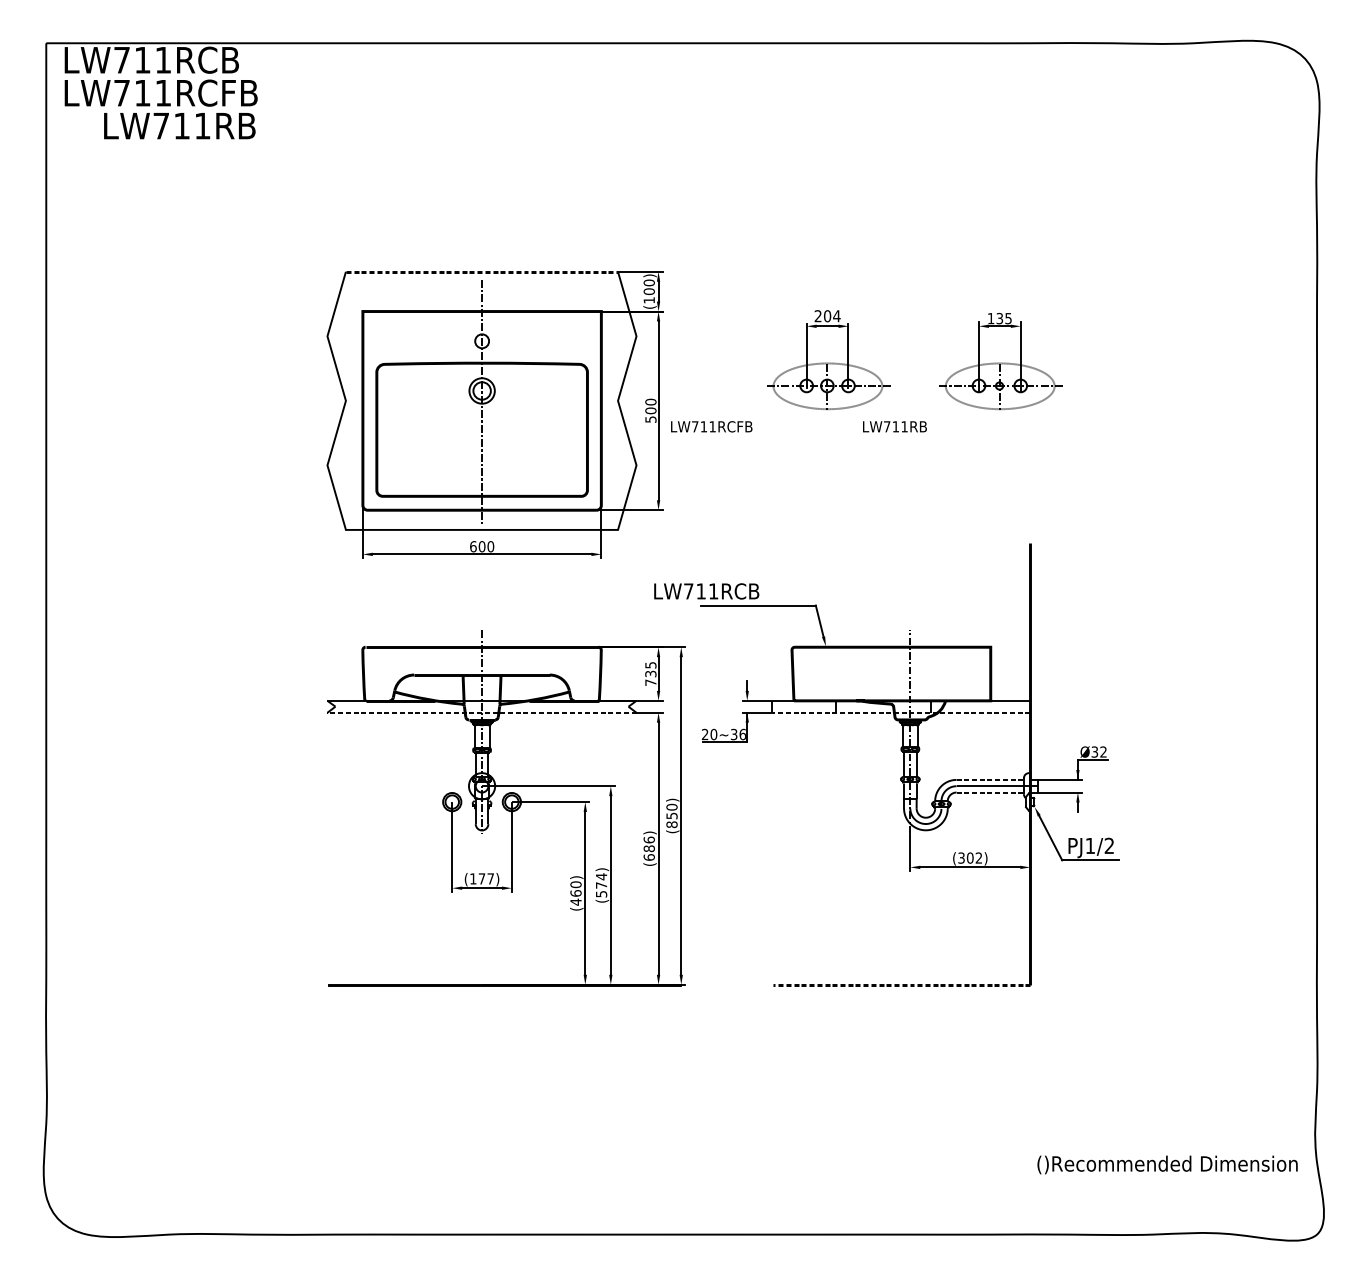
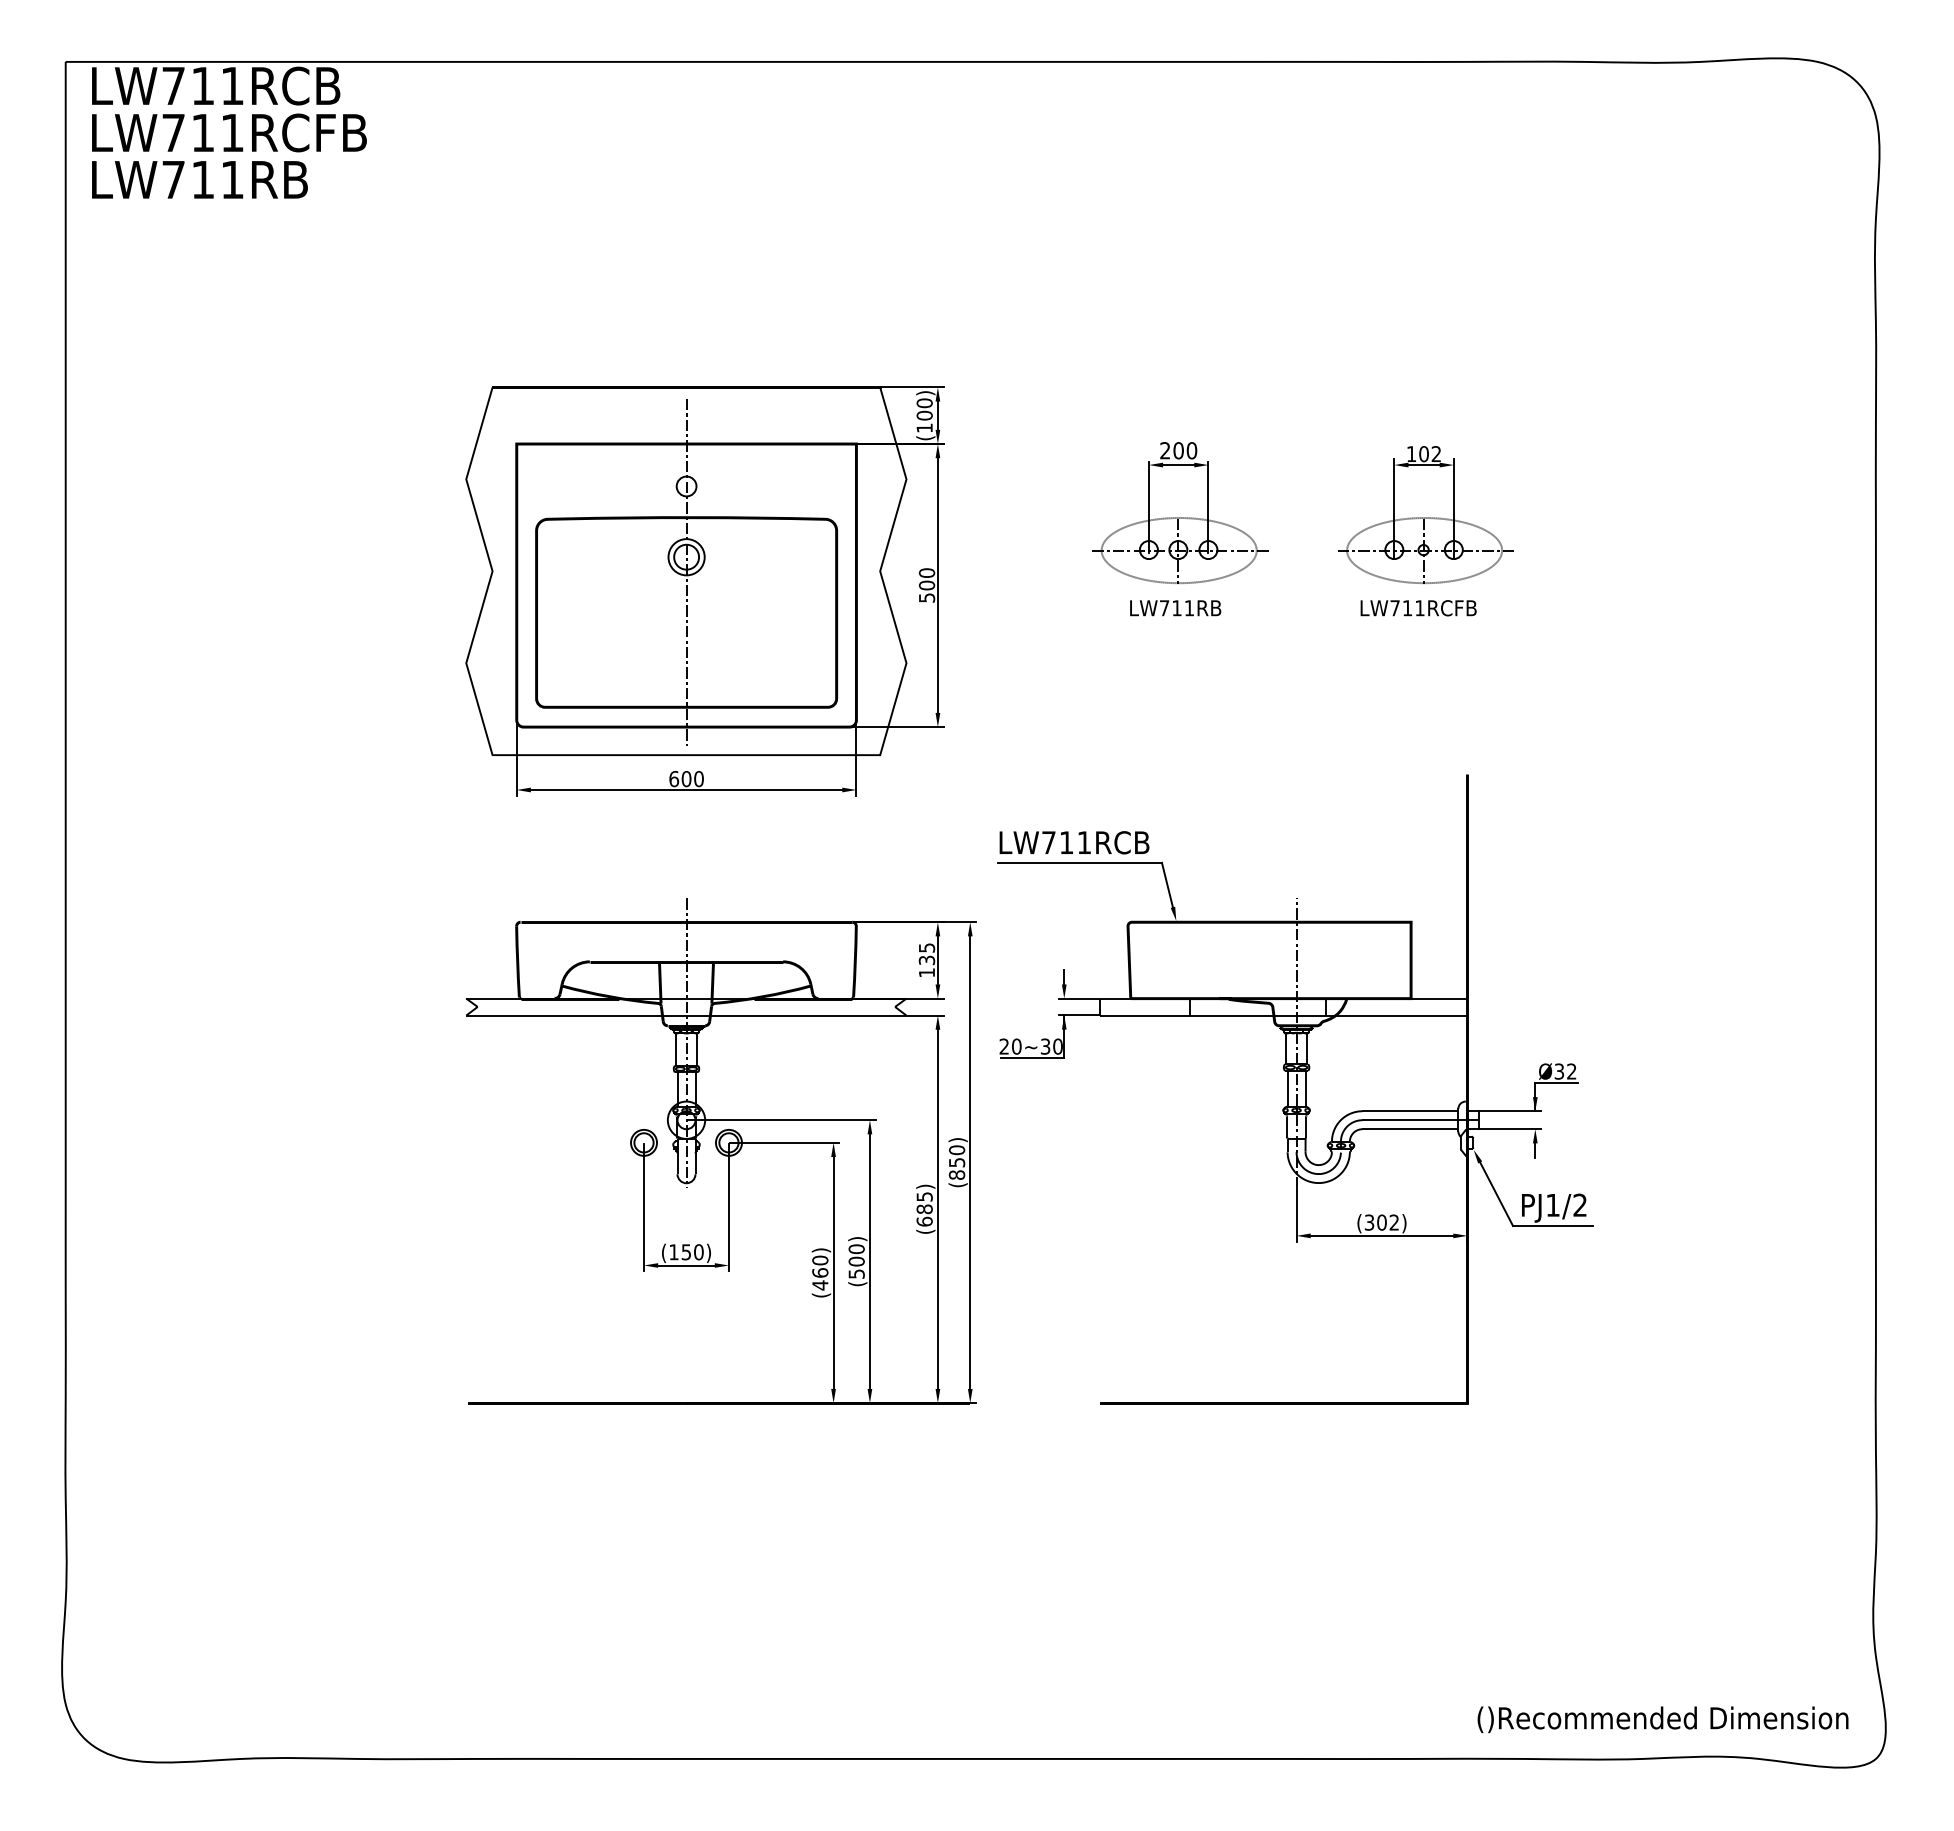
text: (179, 125) -> (199, 179), moved
line: (482, 271) -> (686, 387), dashed -> solid
text: (836, 316) -> (1191, 450), 204 -> 200
text: (1003, 318) -> (1429, 454), 135 -> 102
text: (711, 426) -> (1418, 608), moved
text: (894, 426) -> (1175, 608), moved
text: (706, 591) -> (1074, 842), moved
text: (650, 682) -> (926, 972), 735 -> 135
line: (481, 712) -> (685, 1015), dashed -> solid
line: (901, 712) -> (1283, 1015), dashed -> solid
text: (742, 734) -> (1057, 1046), 20~36 -> 20~30
line: (990, 780) -> (1410, 1111), dashed -> solid
line: (990, 792) -> (1410, 1129), dashed -> solid
text: (649, 839) -> (924, 1196), (686) -> (685)
text: (486, 879) -> (692, 1252), (177) -> (150)
text: (601, 881) -> (856, 1255), (574) -> (500)
line: (901, 985) -> (1284, 1403), dashed -> solid
text: (1167, 1164) -> (1662, 1719), moved

